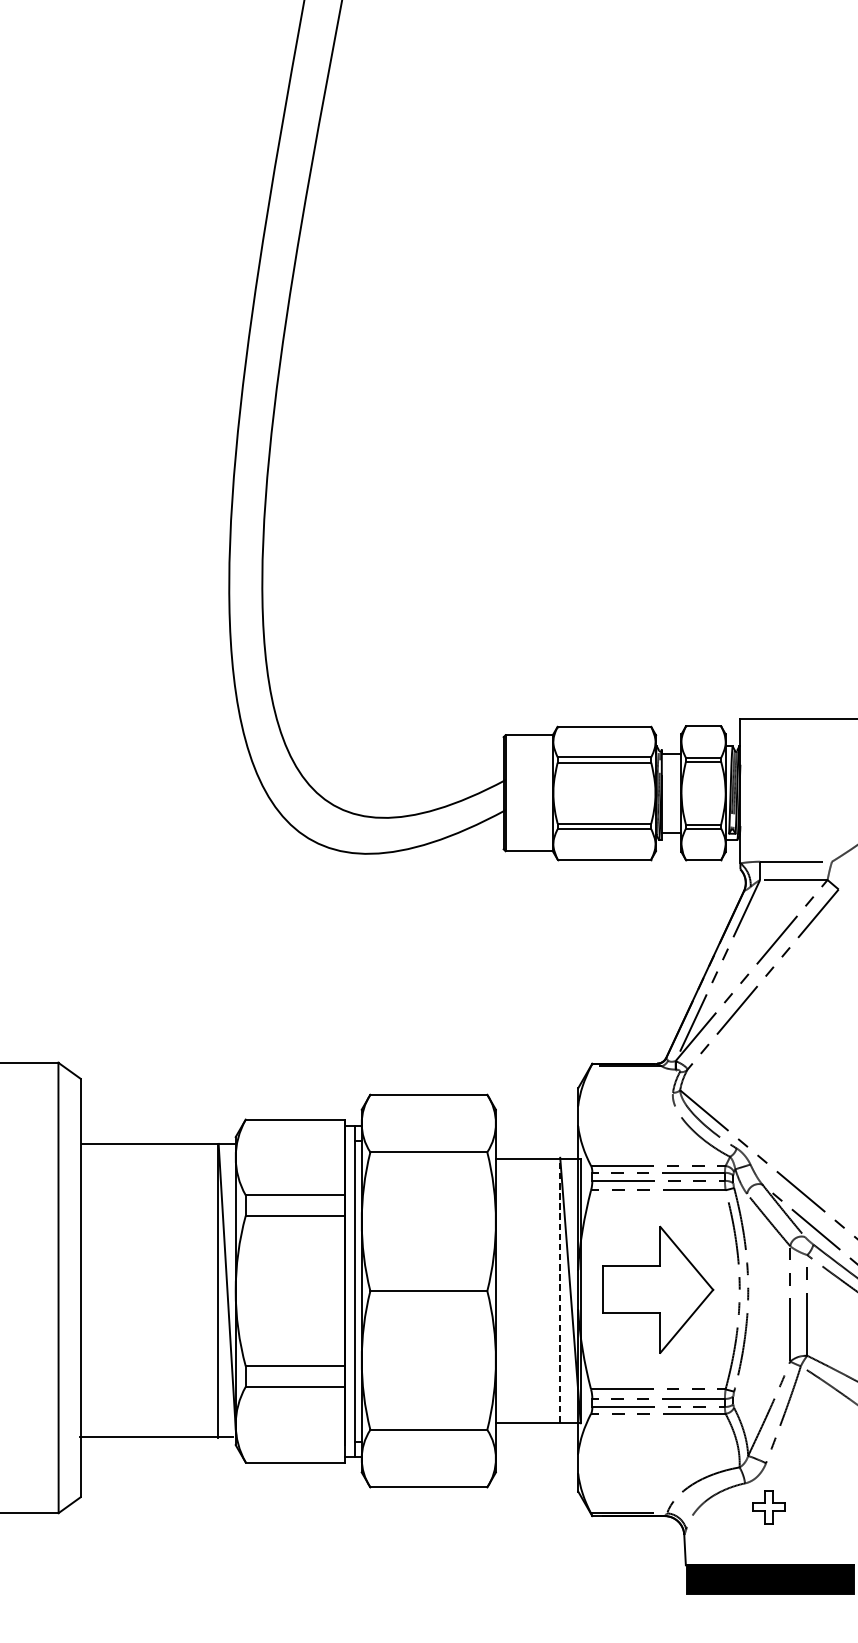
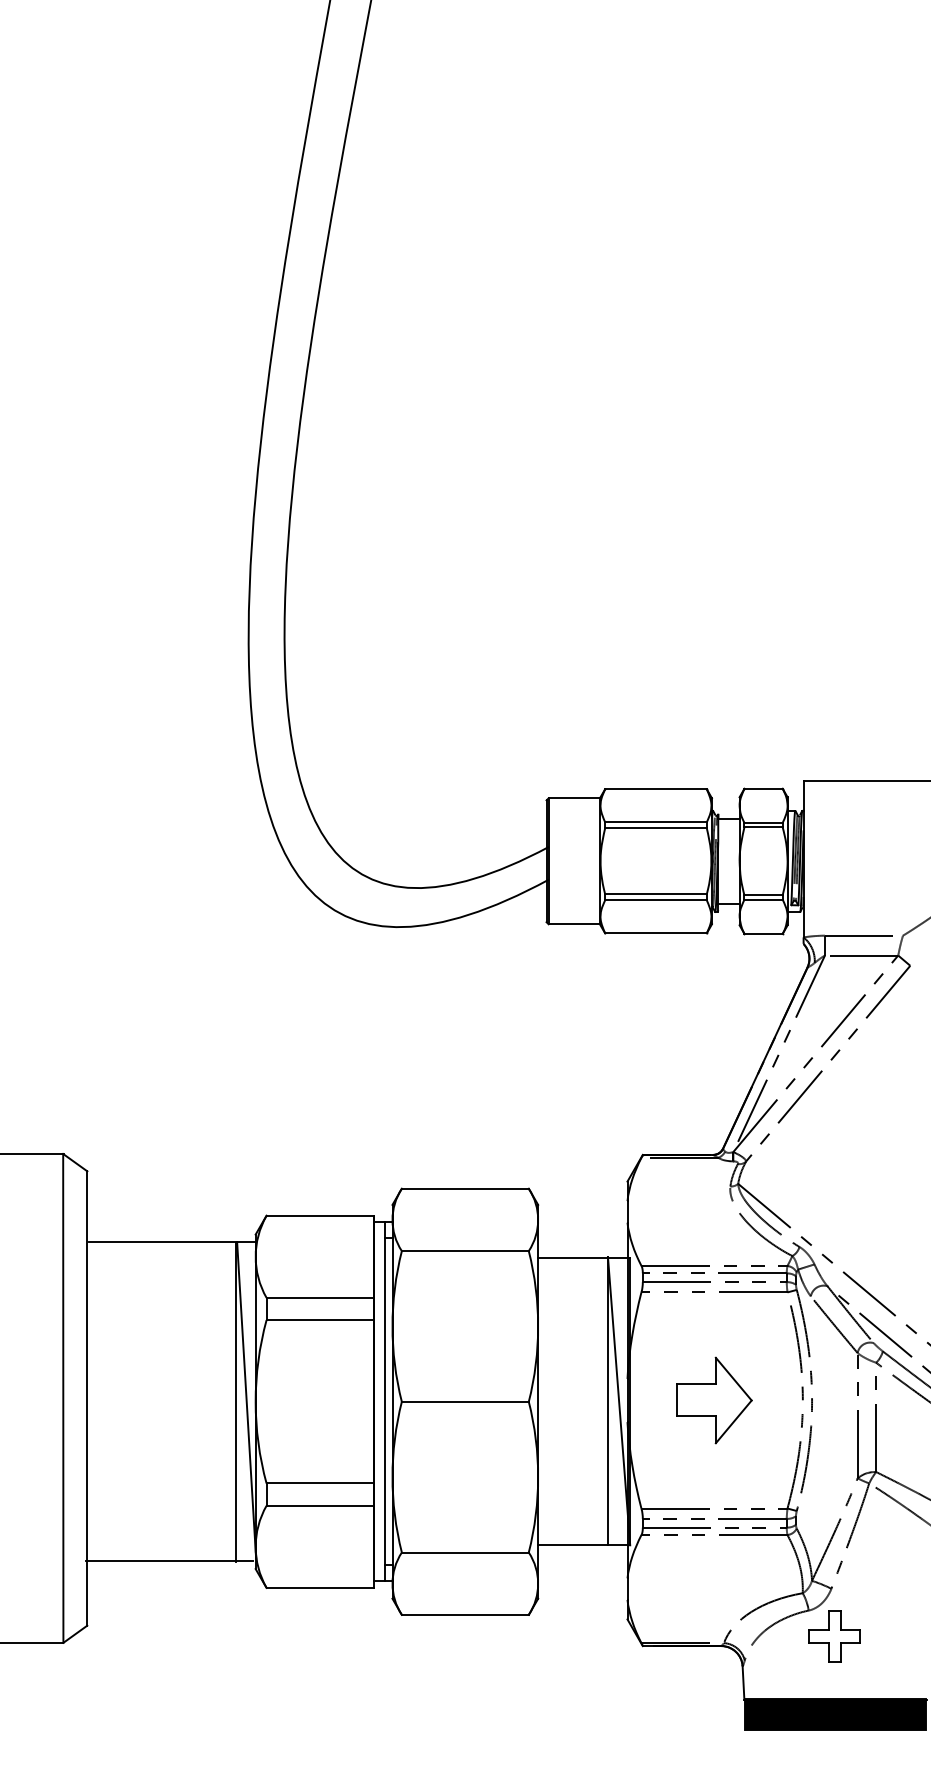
line: (559, 1289) -> (607, 1400), dashed -> solid
part: (658, 1289) -> (714, 1400), size x0.62
part: (768, 1507) -> (834, 1636), size x1.43

